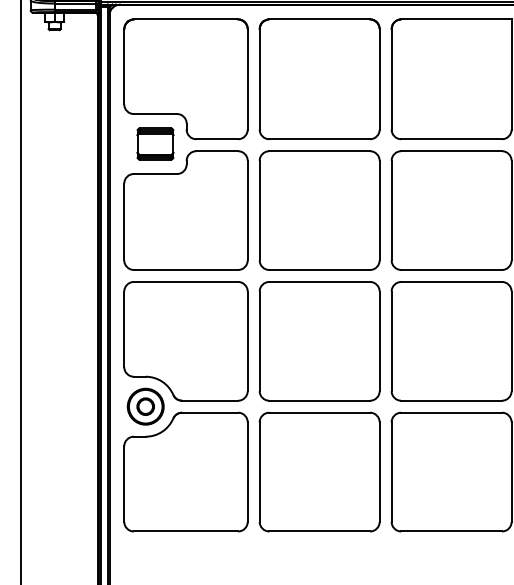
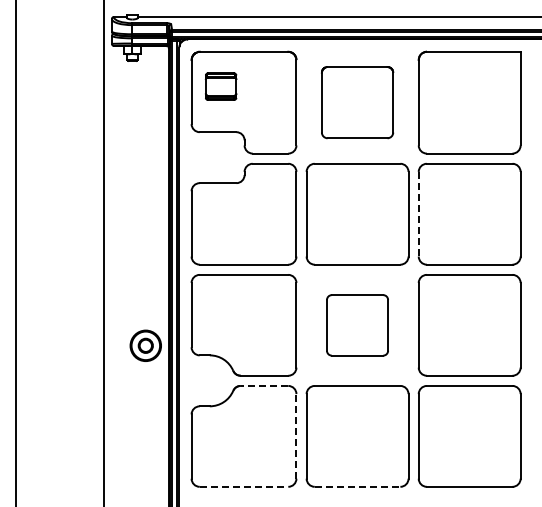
part: (319, 79) -> (357, 102), size x0.7
part: (154, 143) -> (220, 86), moved
line: (391, 210) -> (418, 214), solid -> dashed
part: (319, 341) -> (357, 325), size x0.6
part: (145, 406) -> (145, 345), moved
line: (210, 412) -> (264, 385), solid -> dashed
line: (247, 471) -> (296, 435), solid -> dashed
line: (186, 531) -> (244, 486), solid -> dashed
line: (319, 531) -> (357, 486), solid -> dashed

